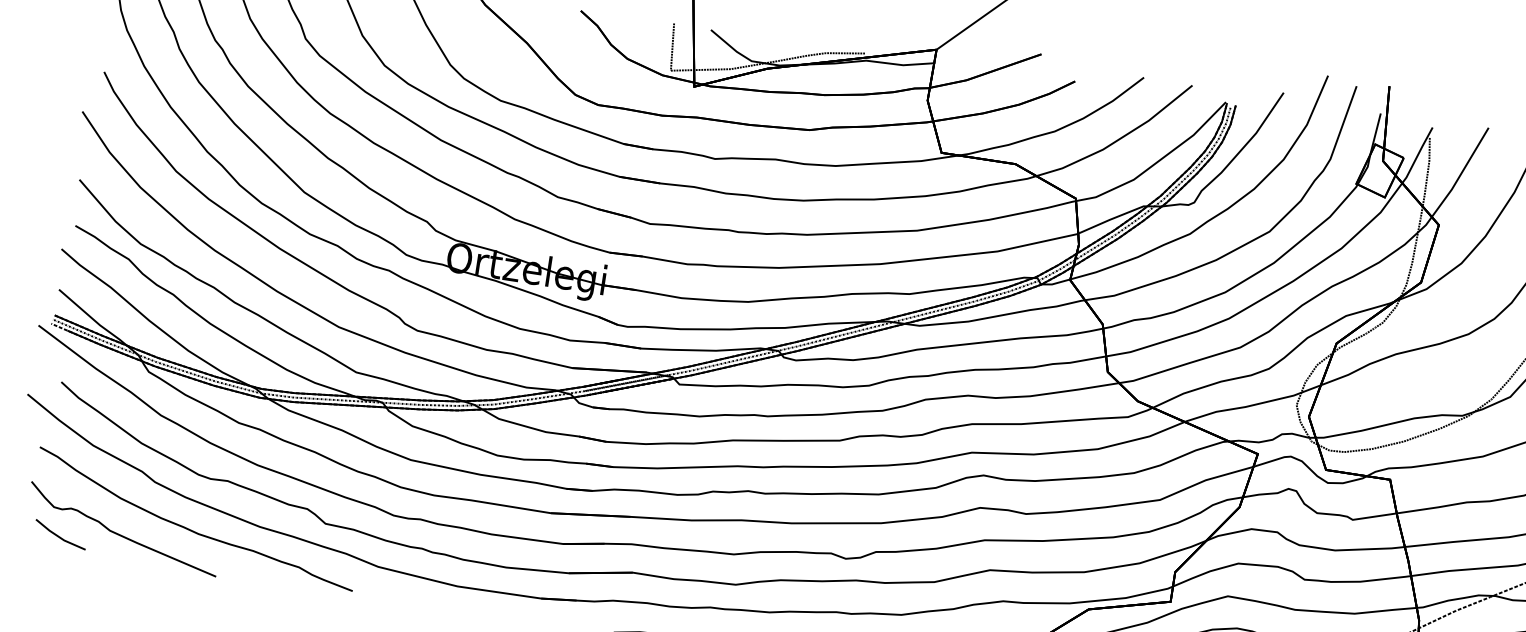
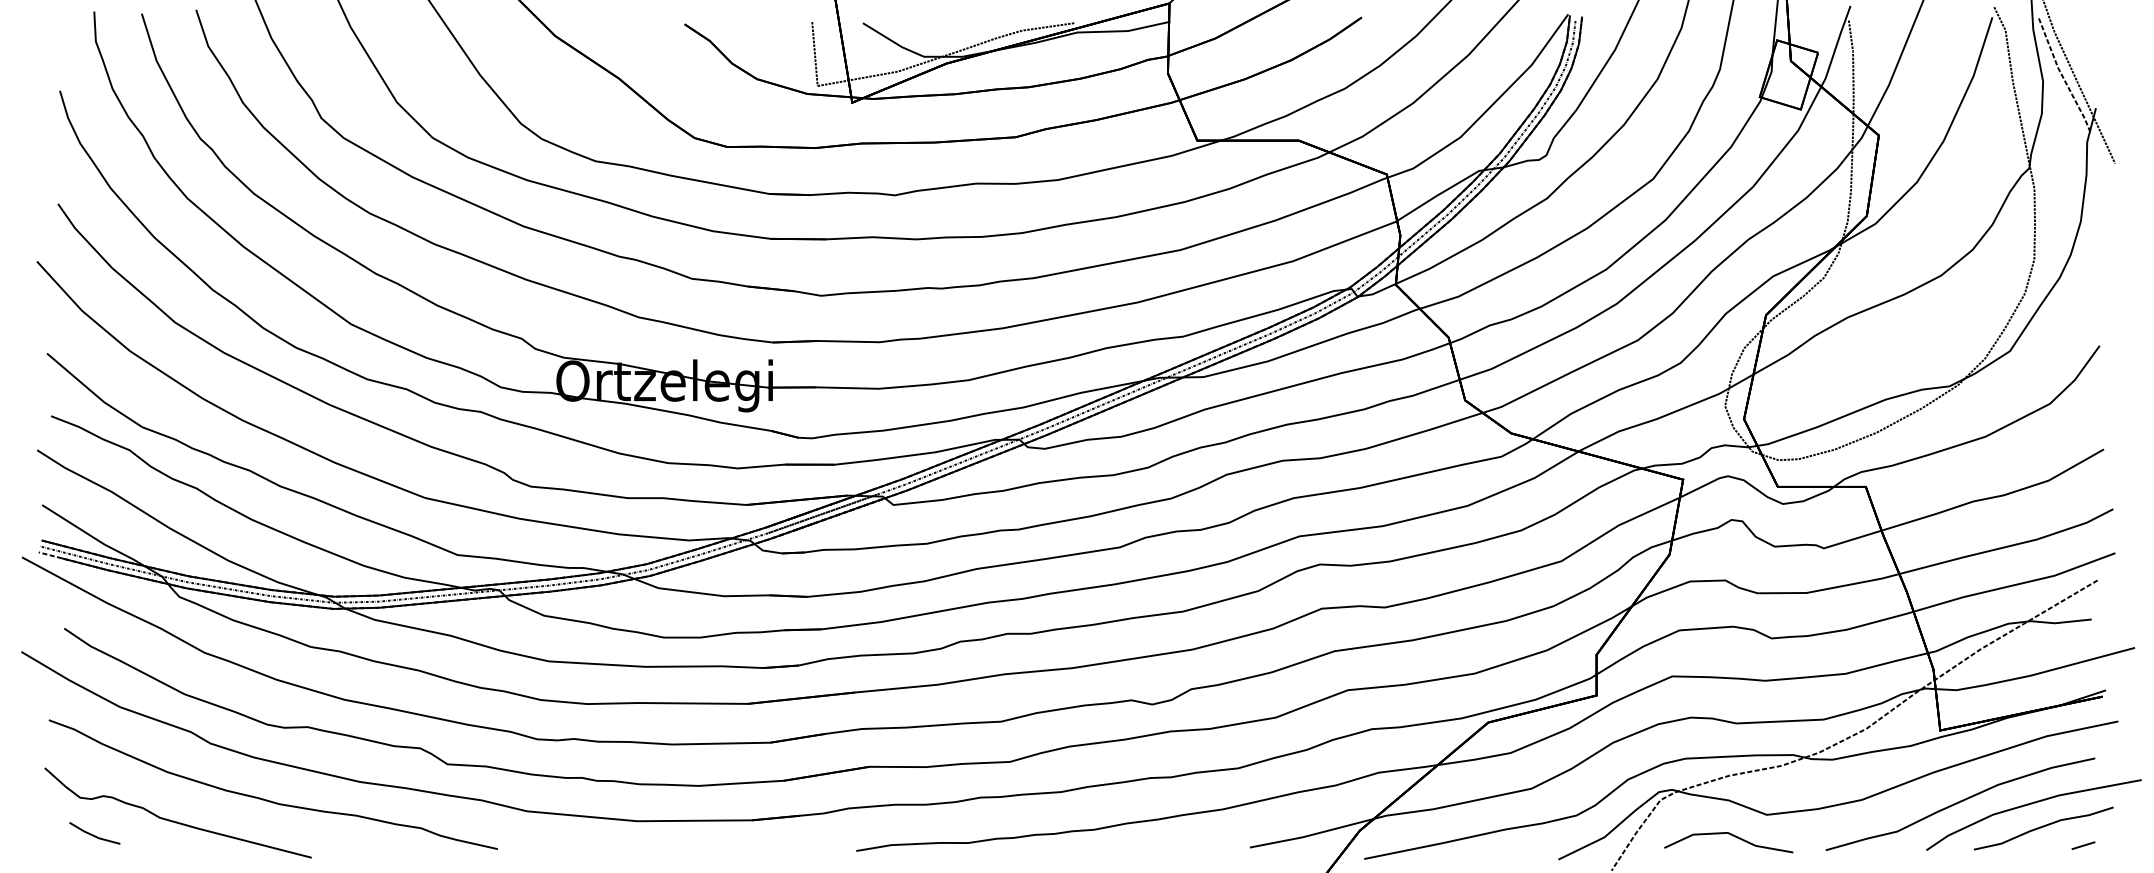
part: (60, 534) -> (94, 833), size x0.7

